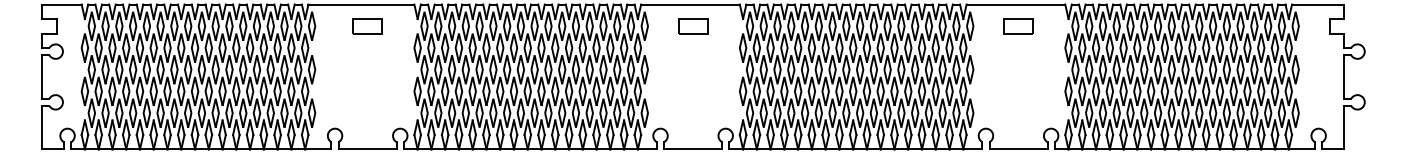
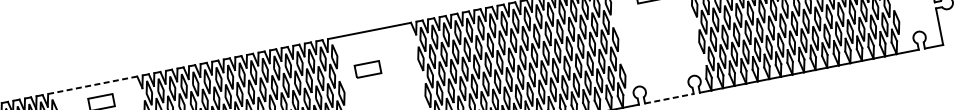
line: (361, 4) -> (92, 85), solid -> dashed
part: (693, 26) -> (368, 69), moved
line: (1018, 149) -> (669, 98), solid -> dashed

